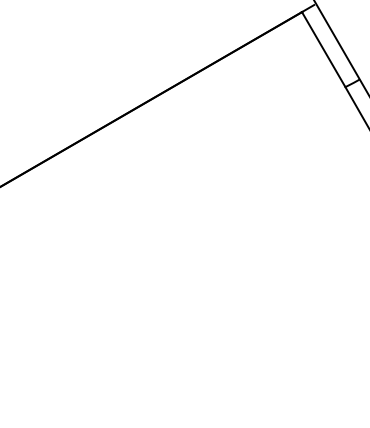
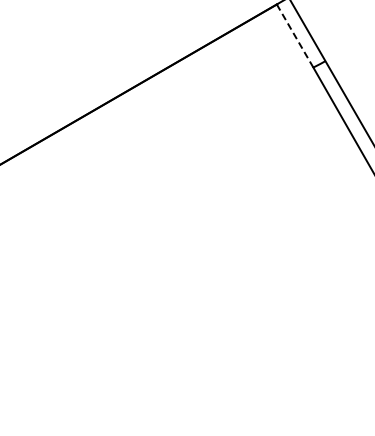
line: (324, 50) -> (295, 36), solid -> dashed

